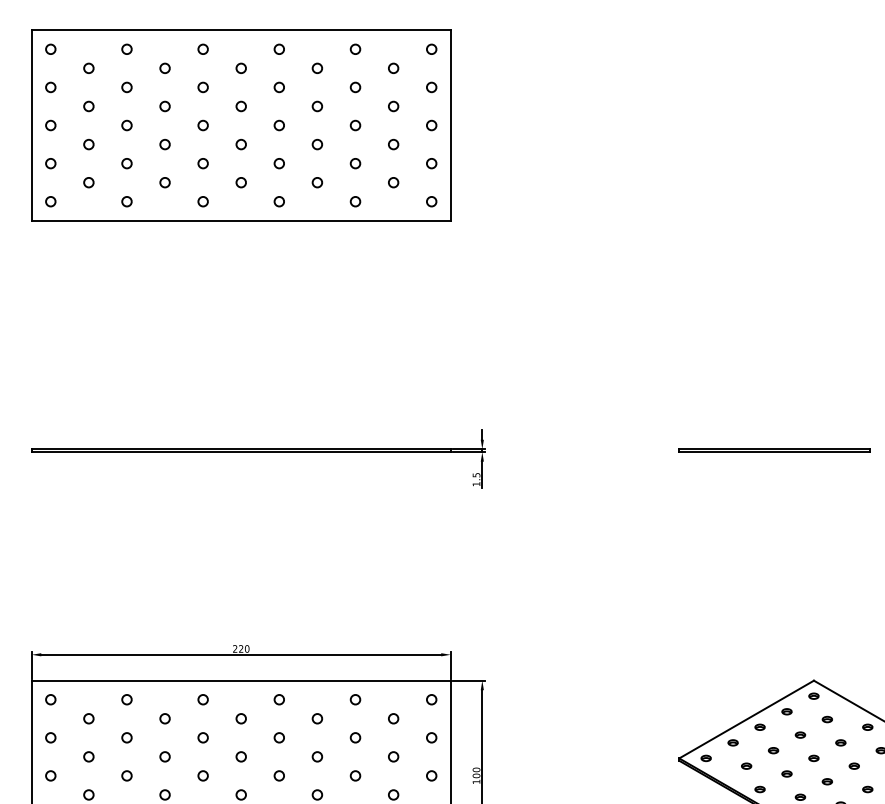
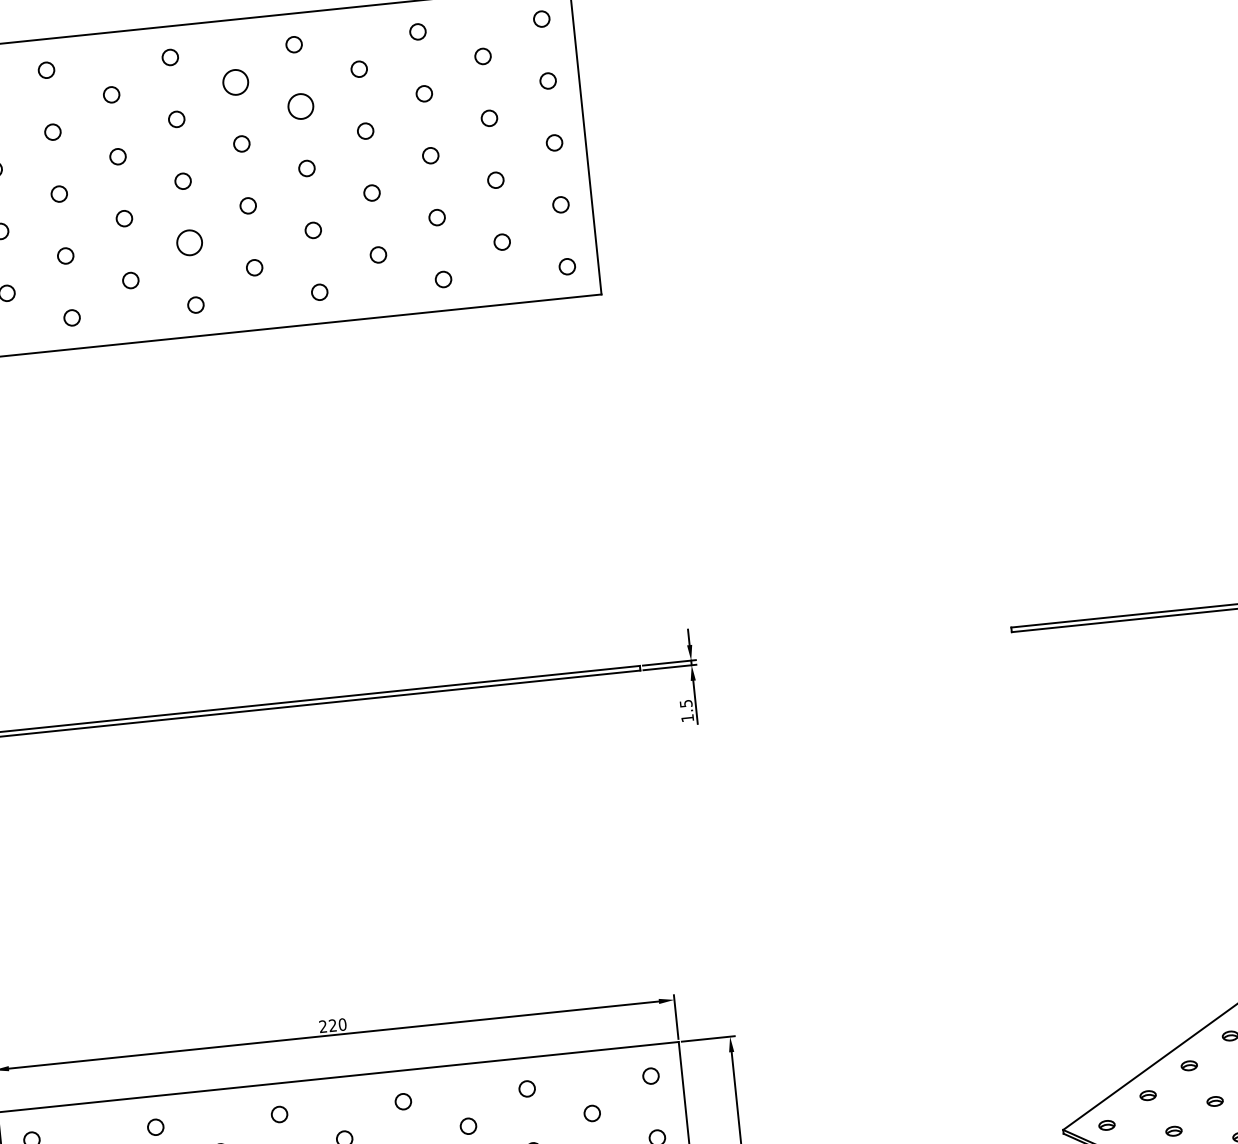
circle: (240, 67) -> (234, 80), size x1.6
circle: (278, 87) -> (299, 106), size x1.6
circle: (202, 163) -> (188, 243), size x1.6

